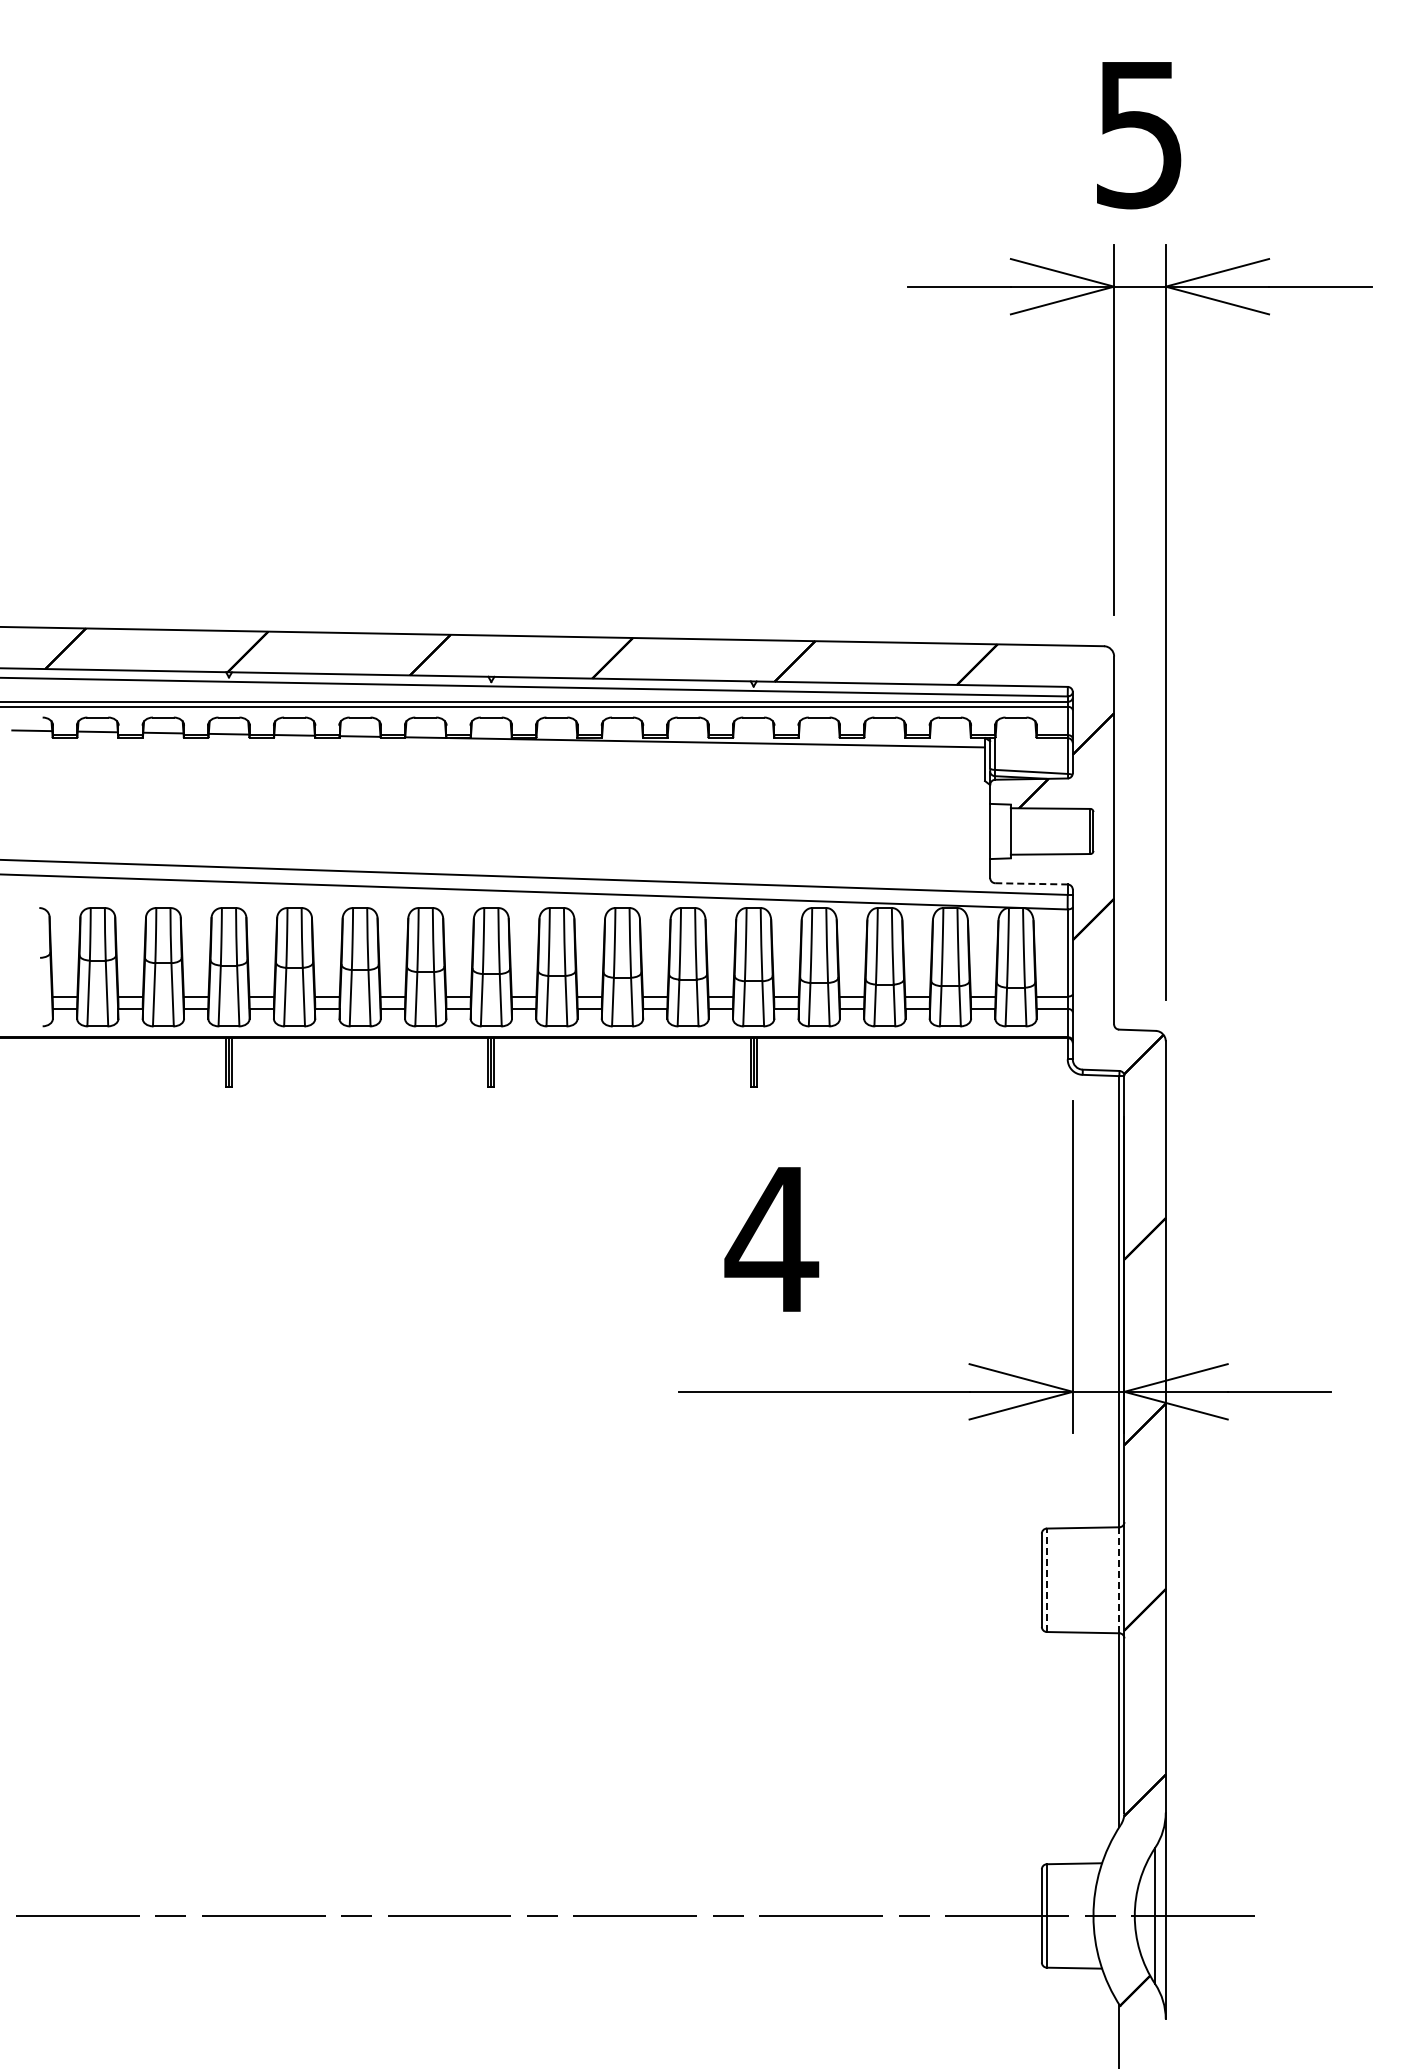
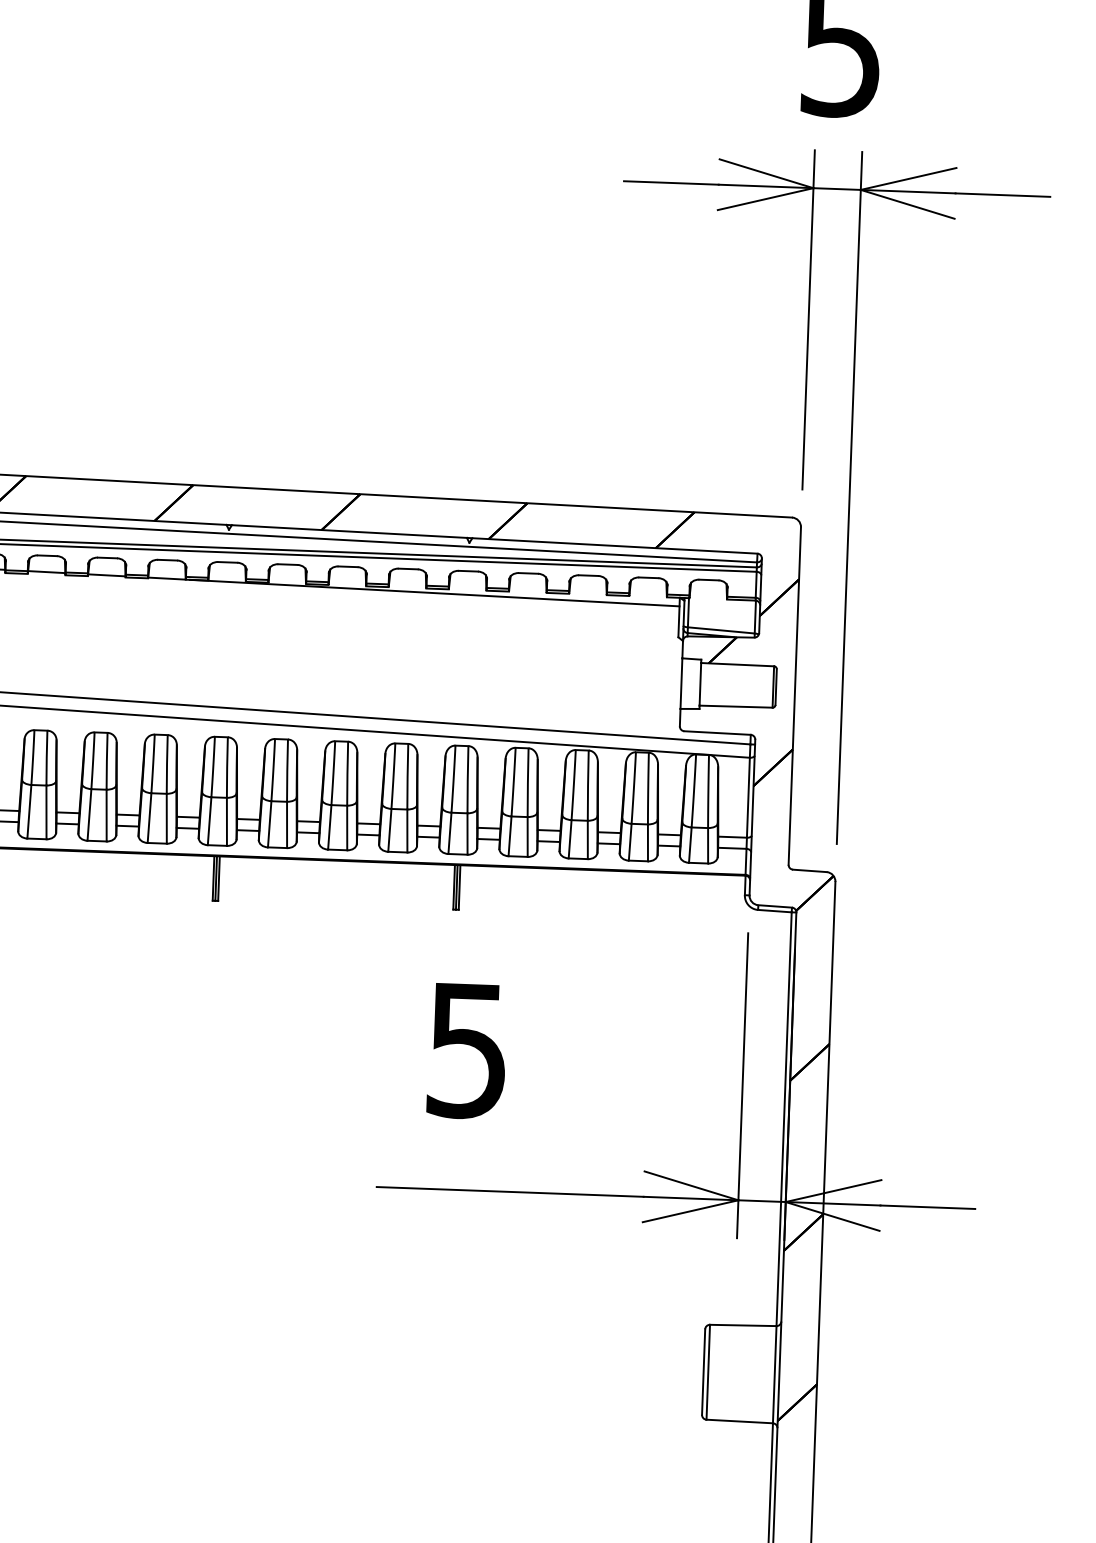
line: (1031, 883) -> (717, 732), dashed -> solid
text: (771, 1240) -> (467, 1051), 4 -> 5
line: (1046, 1580) -> (707, 1372), dashed -> solid
line: (1119, 1580) -> (774, 1374), dashed -> solid

